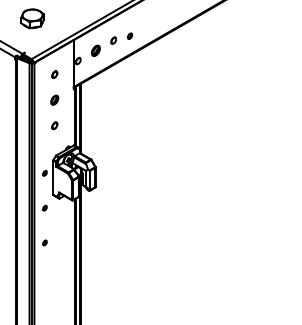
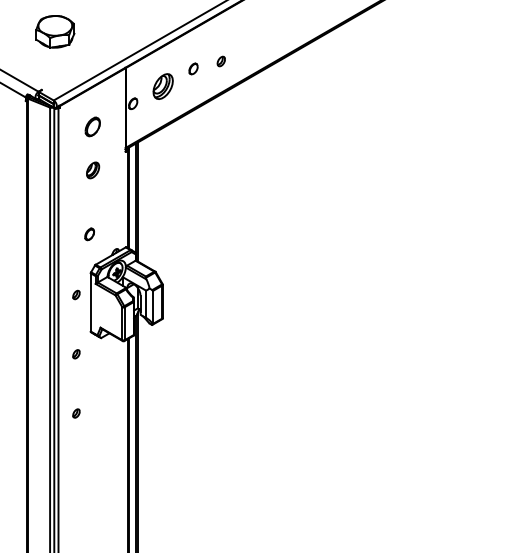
part: (95, 50) -> (162, 85), size x1.4
part: (54, 74) -> (92, 126), size x1.6
part: (54, 125) -> (89, 233), moved

